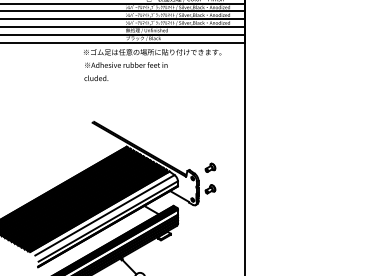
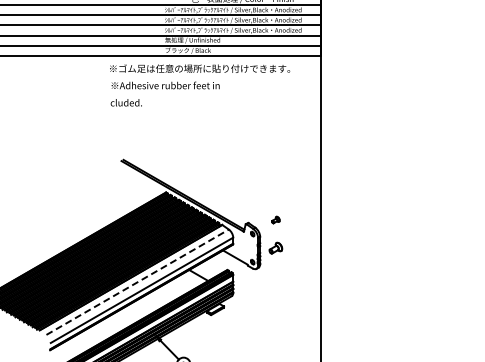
part: (210, 167) -> (275, 219), size x0.6
line: (105, 214) -> (138, 281), solid -> dashed

